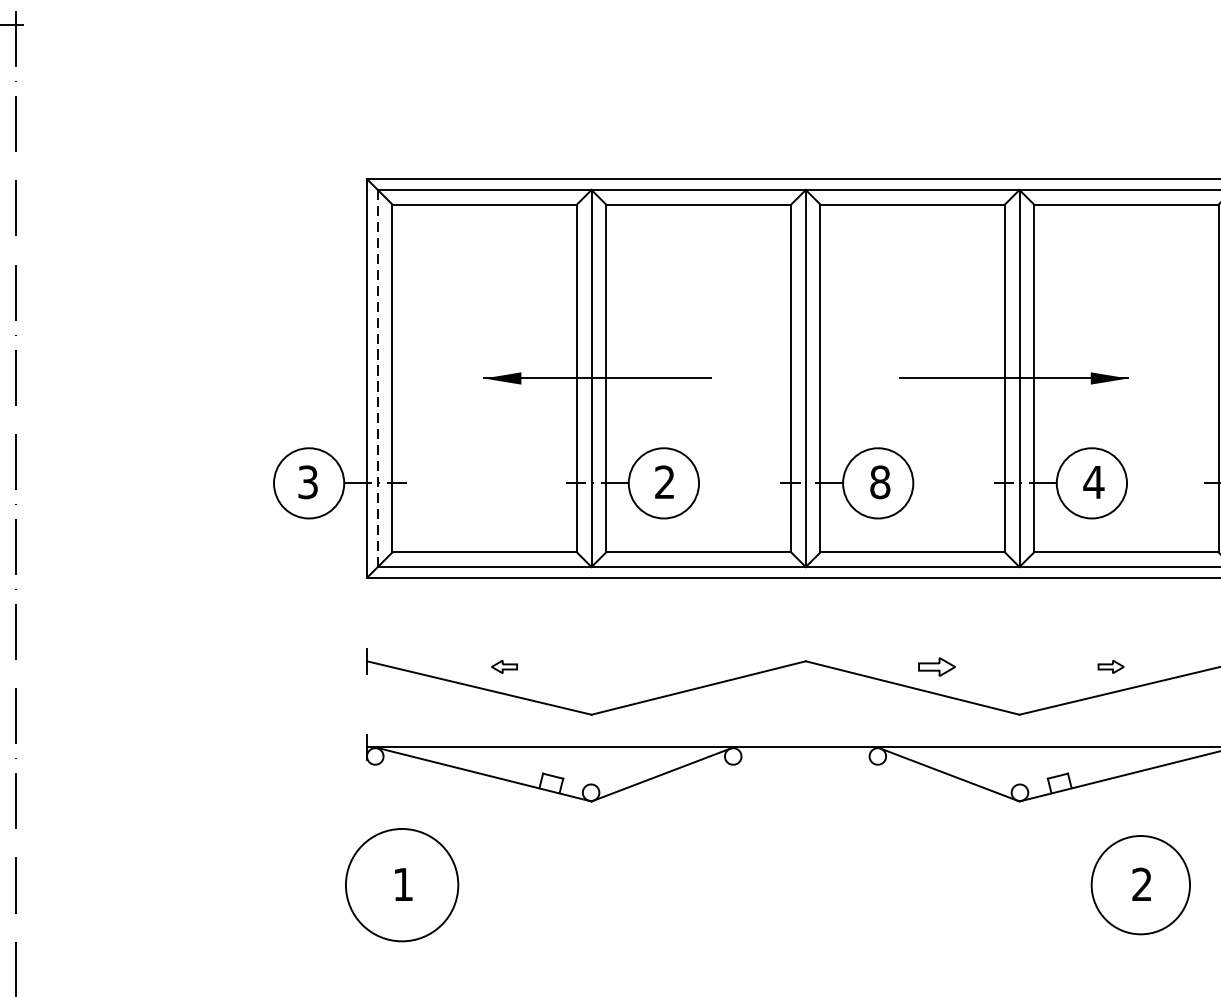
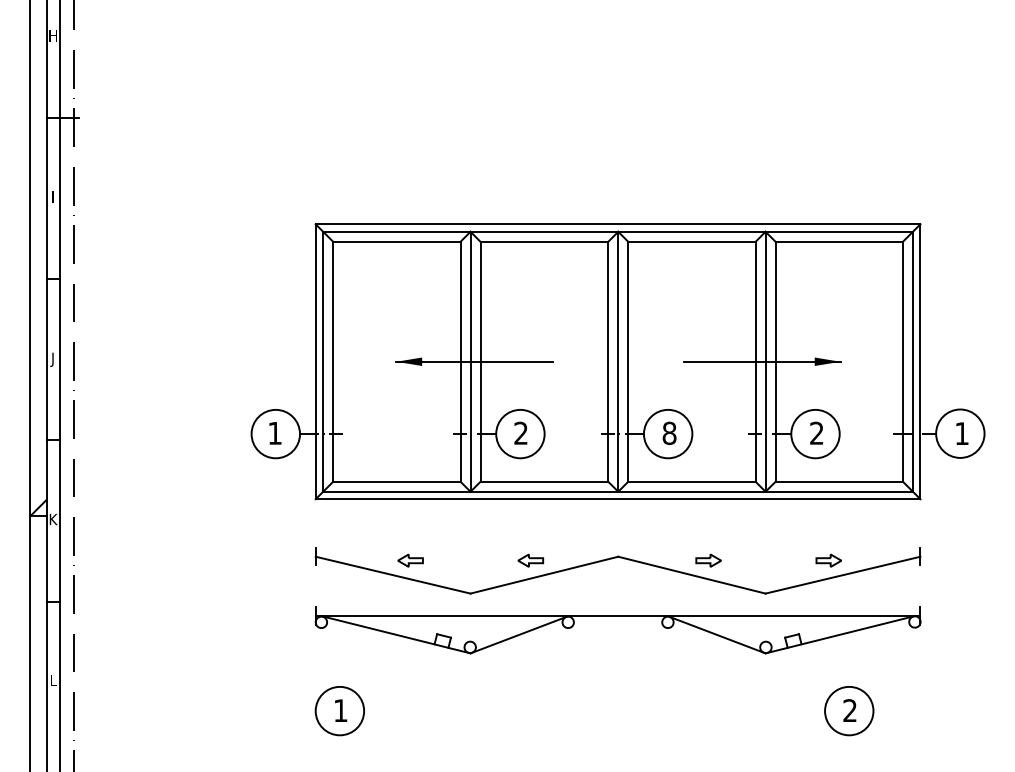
line: (378, 378) -> (323, 361), dashed -> solid
text: (307, 481) -> (274, 432), 3 -> 1
text: (1093, 481) -> (816, 432), 4 -> 2
part: (504, 666) -> (410, 560), size x1.43
part: (678, 666) -> (530, 560), added
part: (1110, 666) -> (828, 560), size x1.43
circle: (401, 884) -> (339, 710), size x0.62
circle: (1141, 884) -> (849, 710), size x0.71

